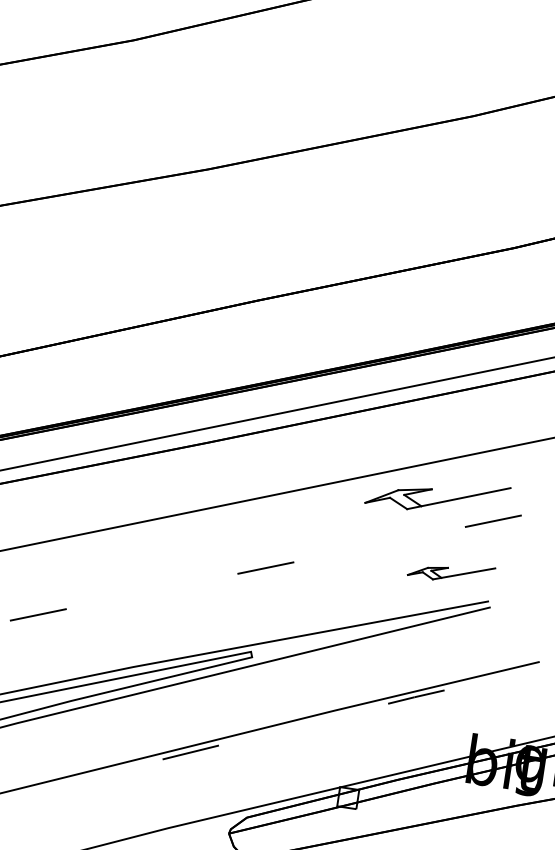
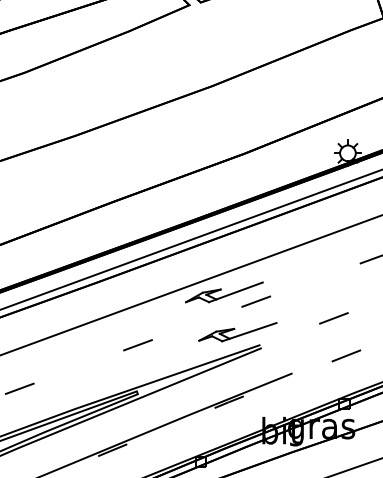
part: (450, 572) -> (237, 332), size x1.67

